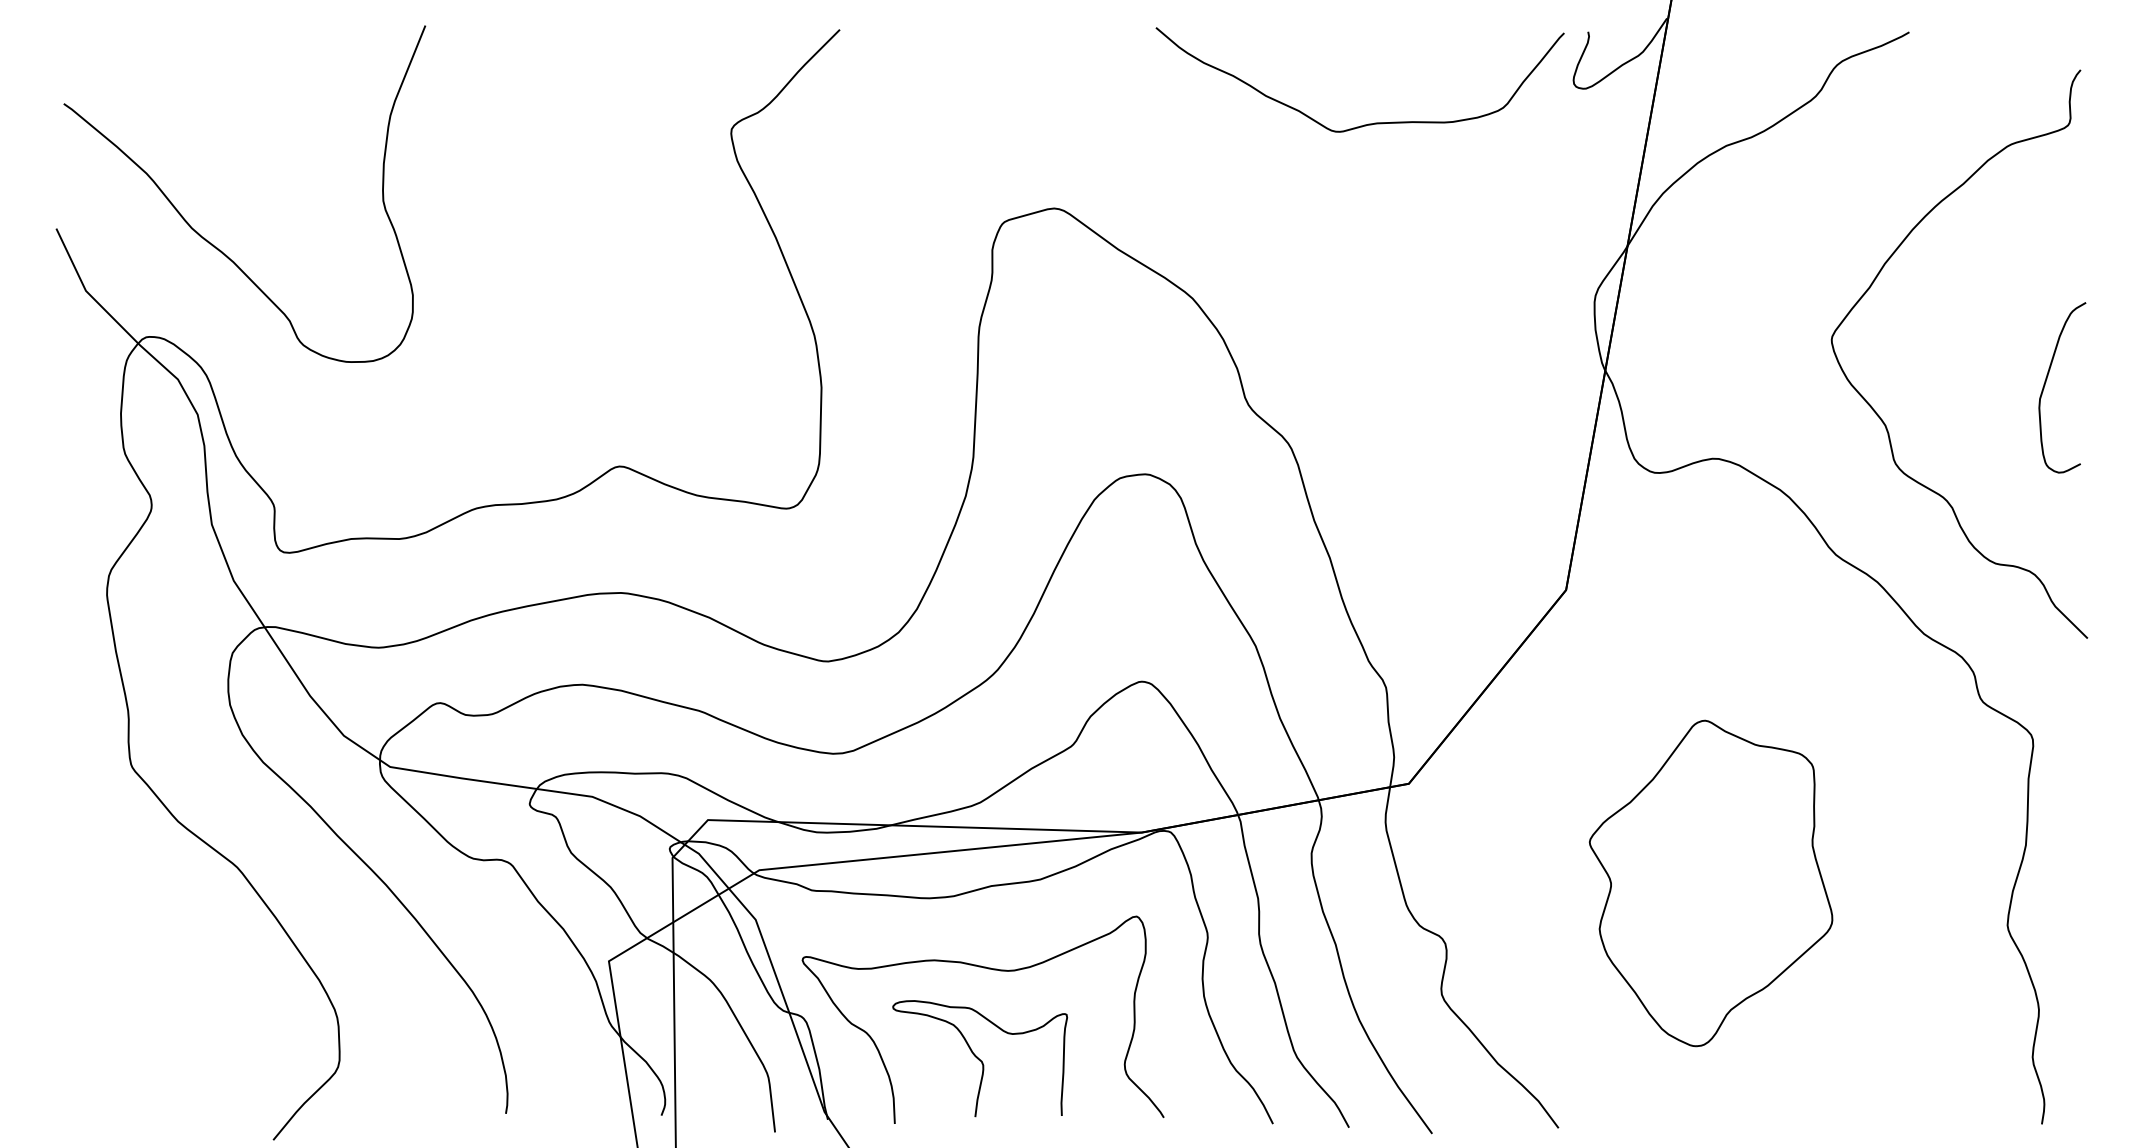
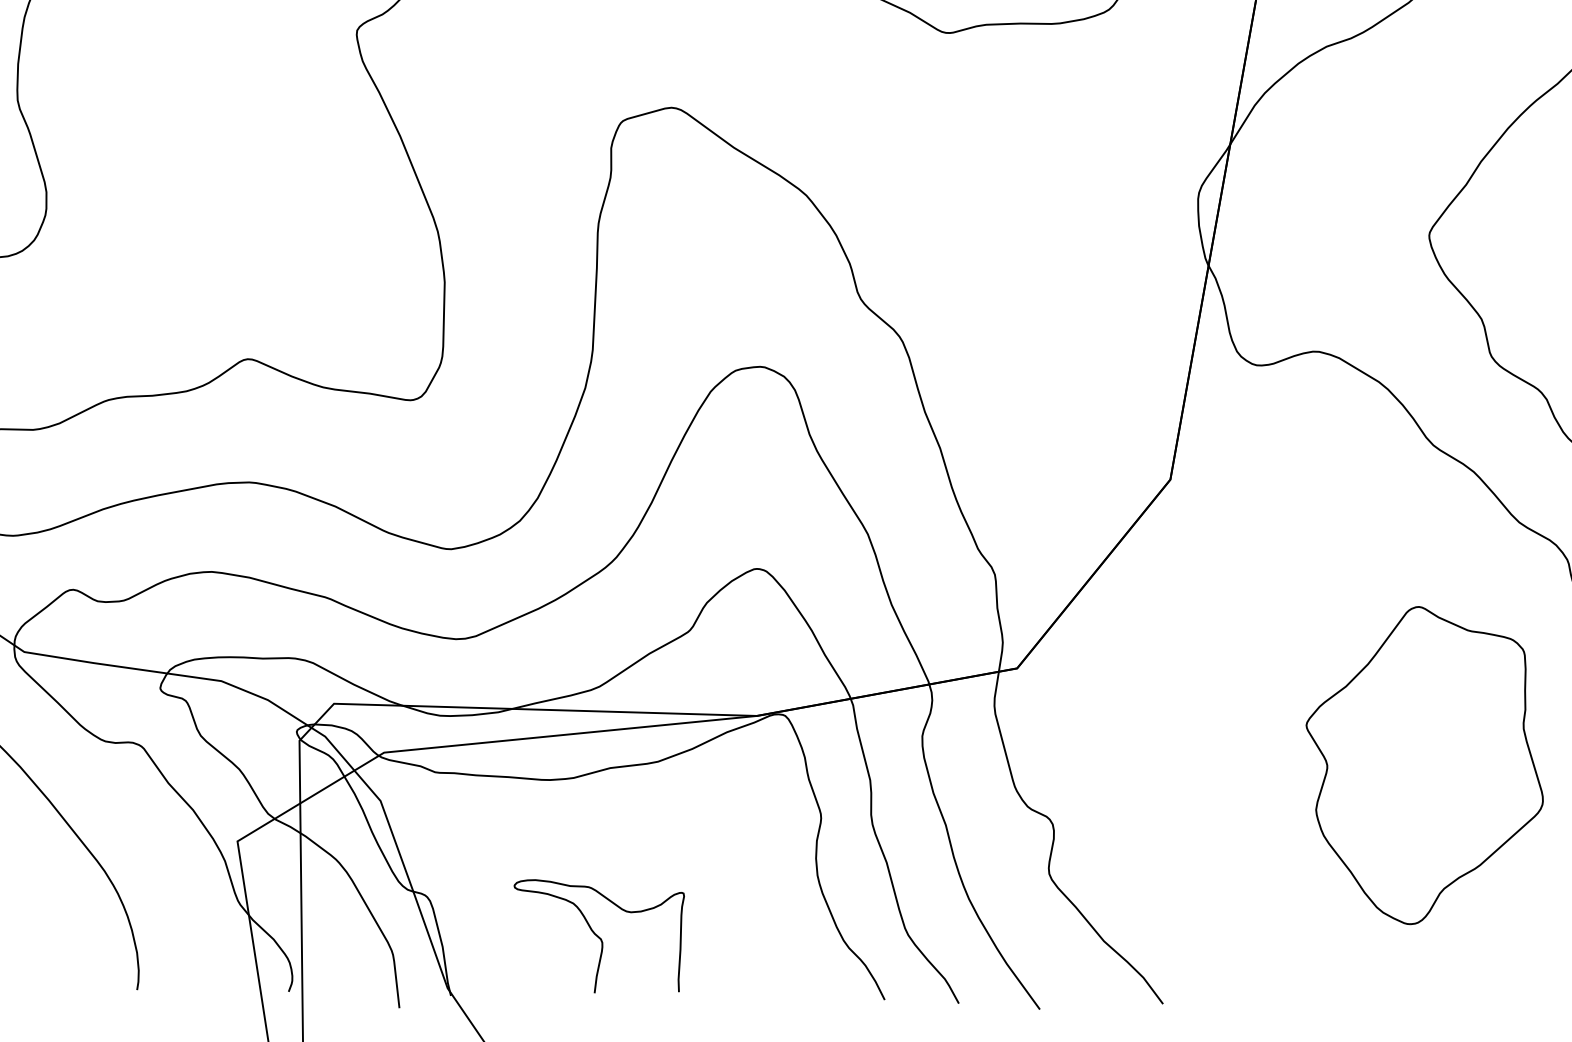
part: (1710, 883) -> (1424, 765), moved
curve: (993, 970) -> (612, 850), removed

